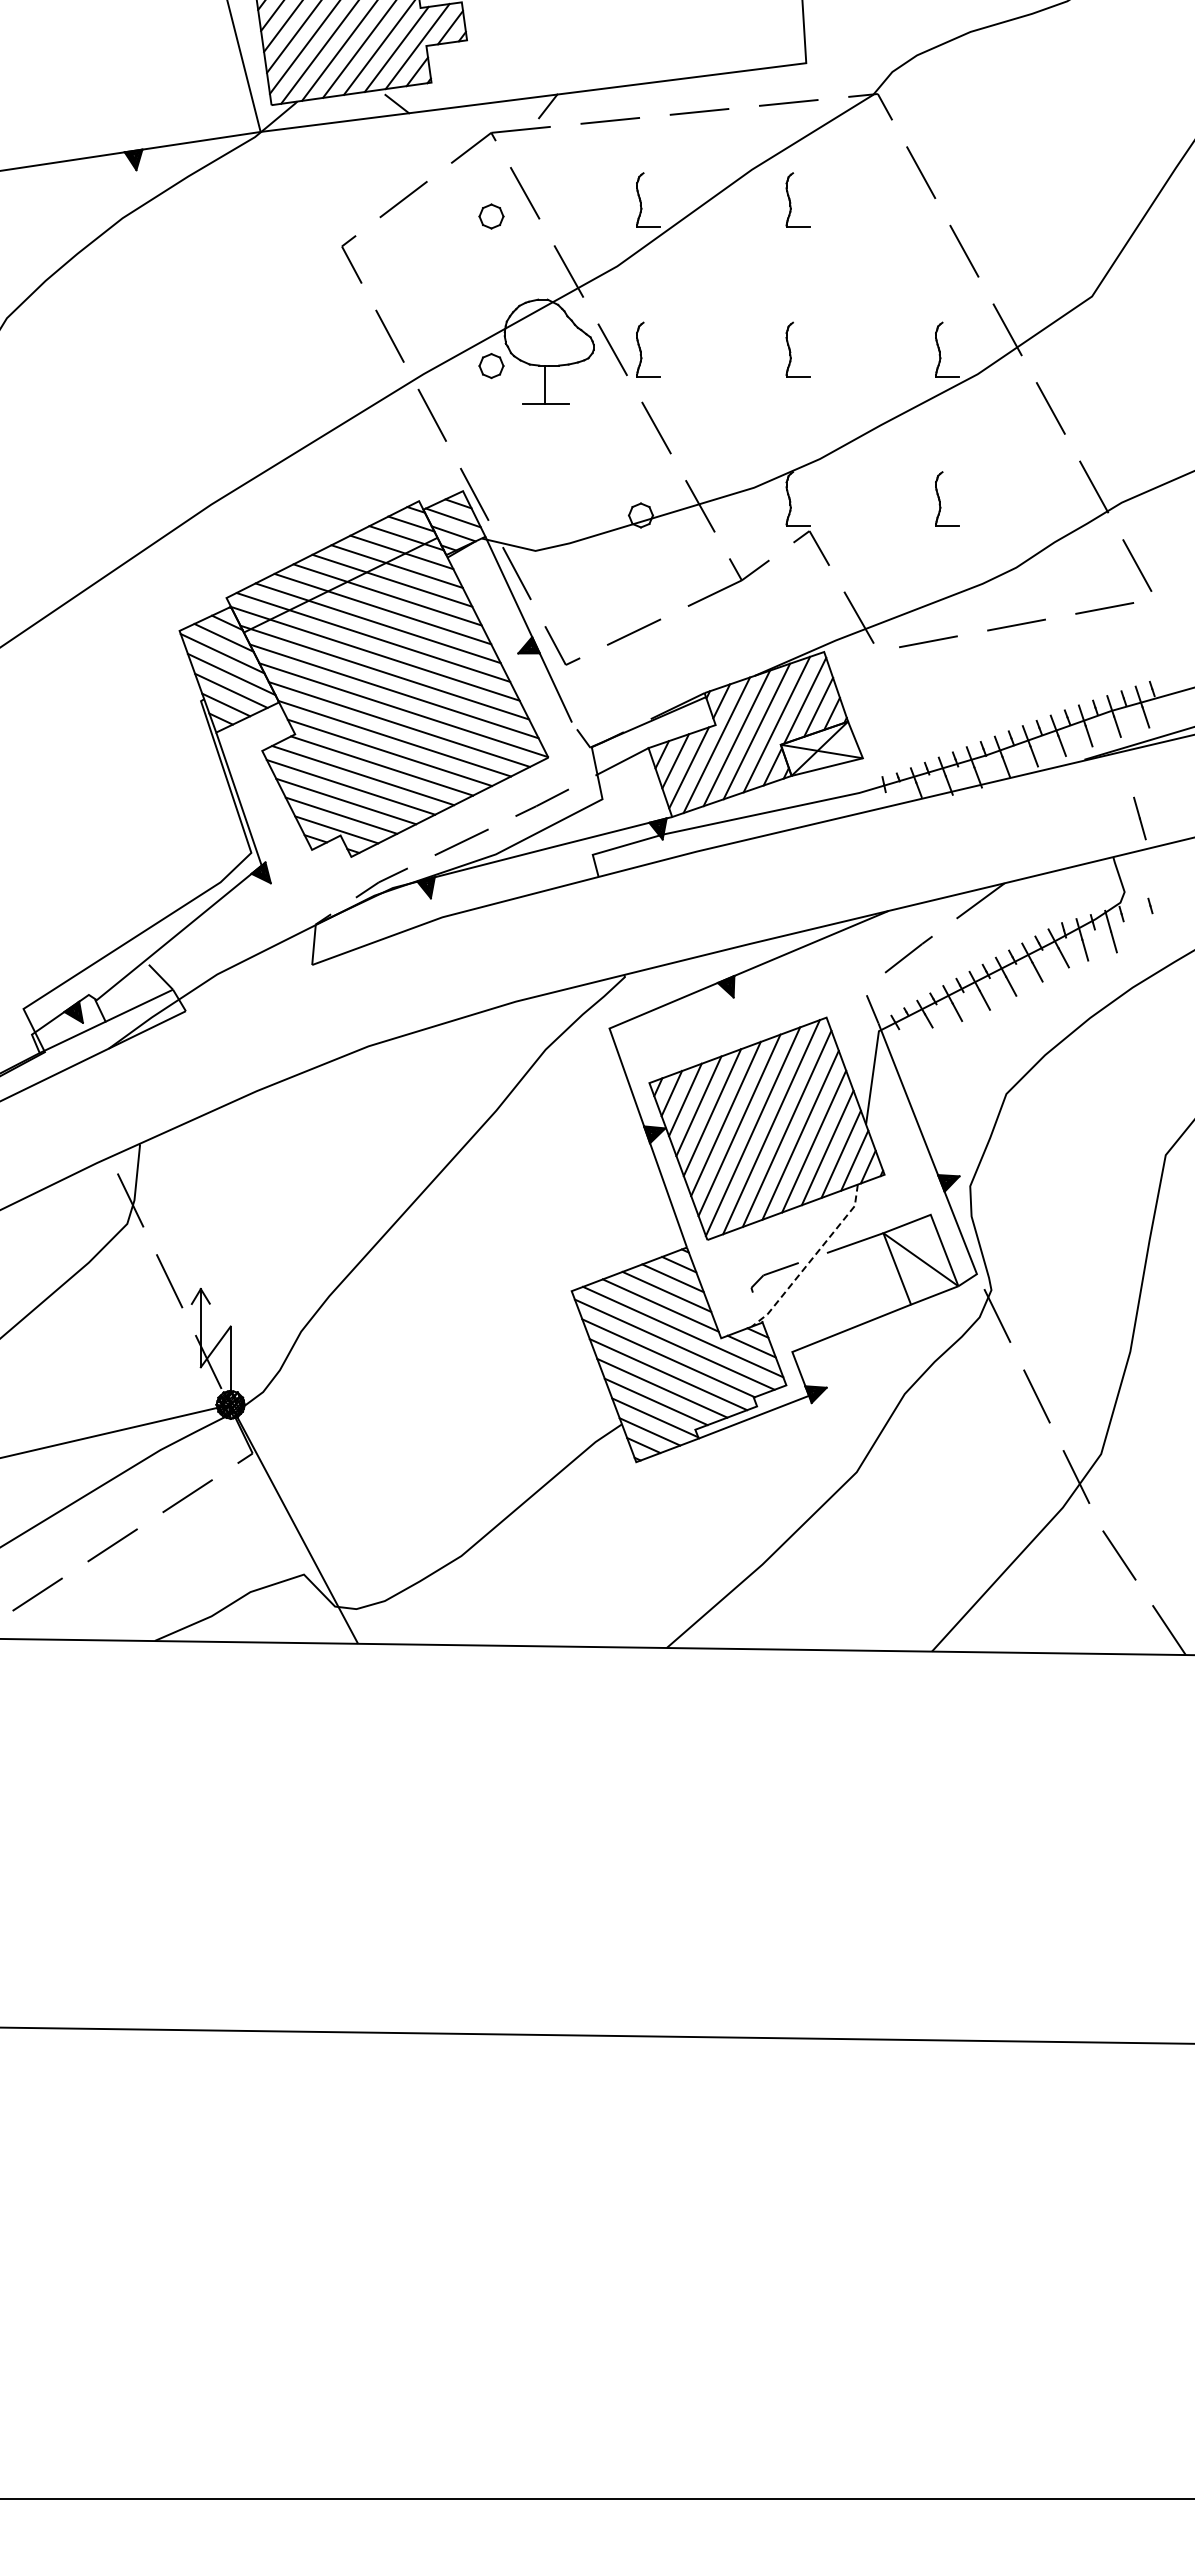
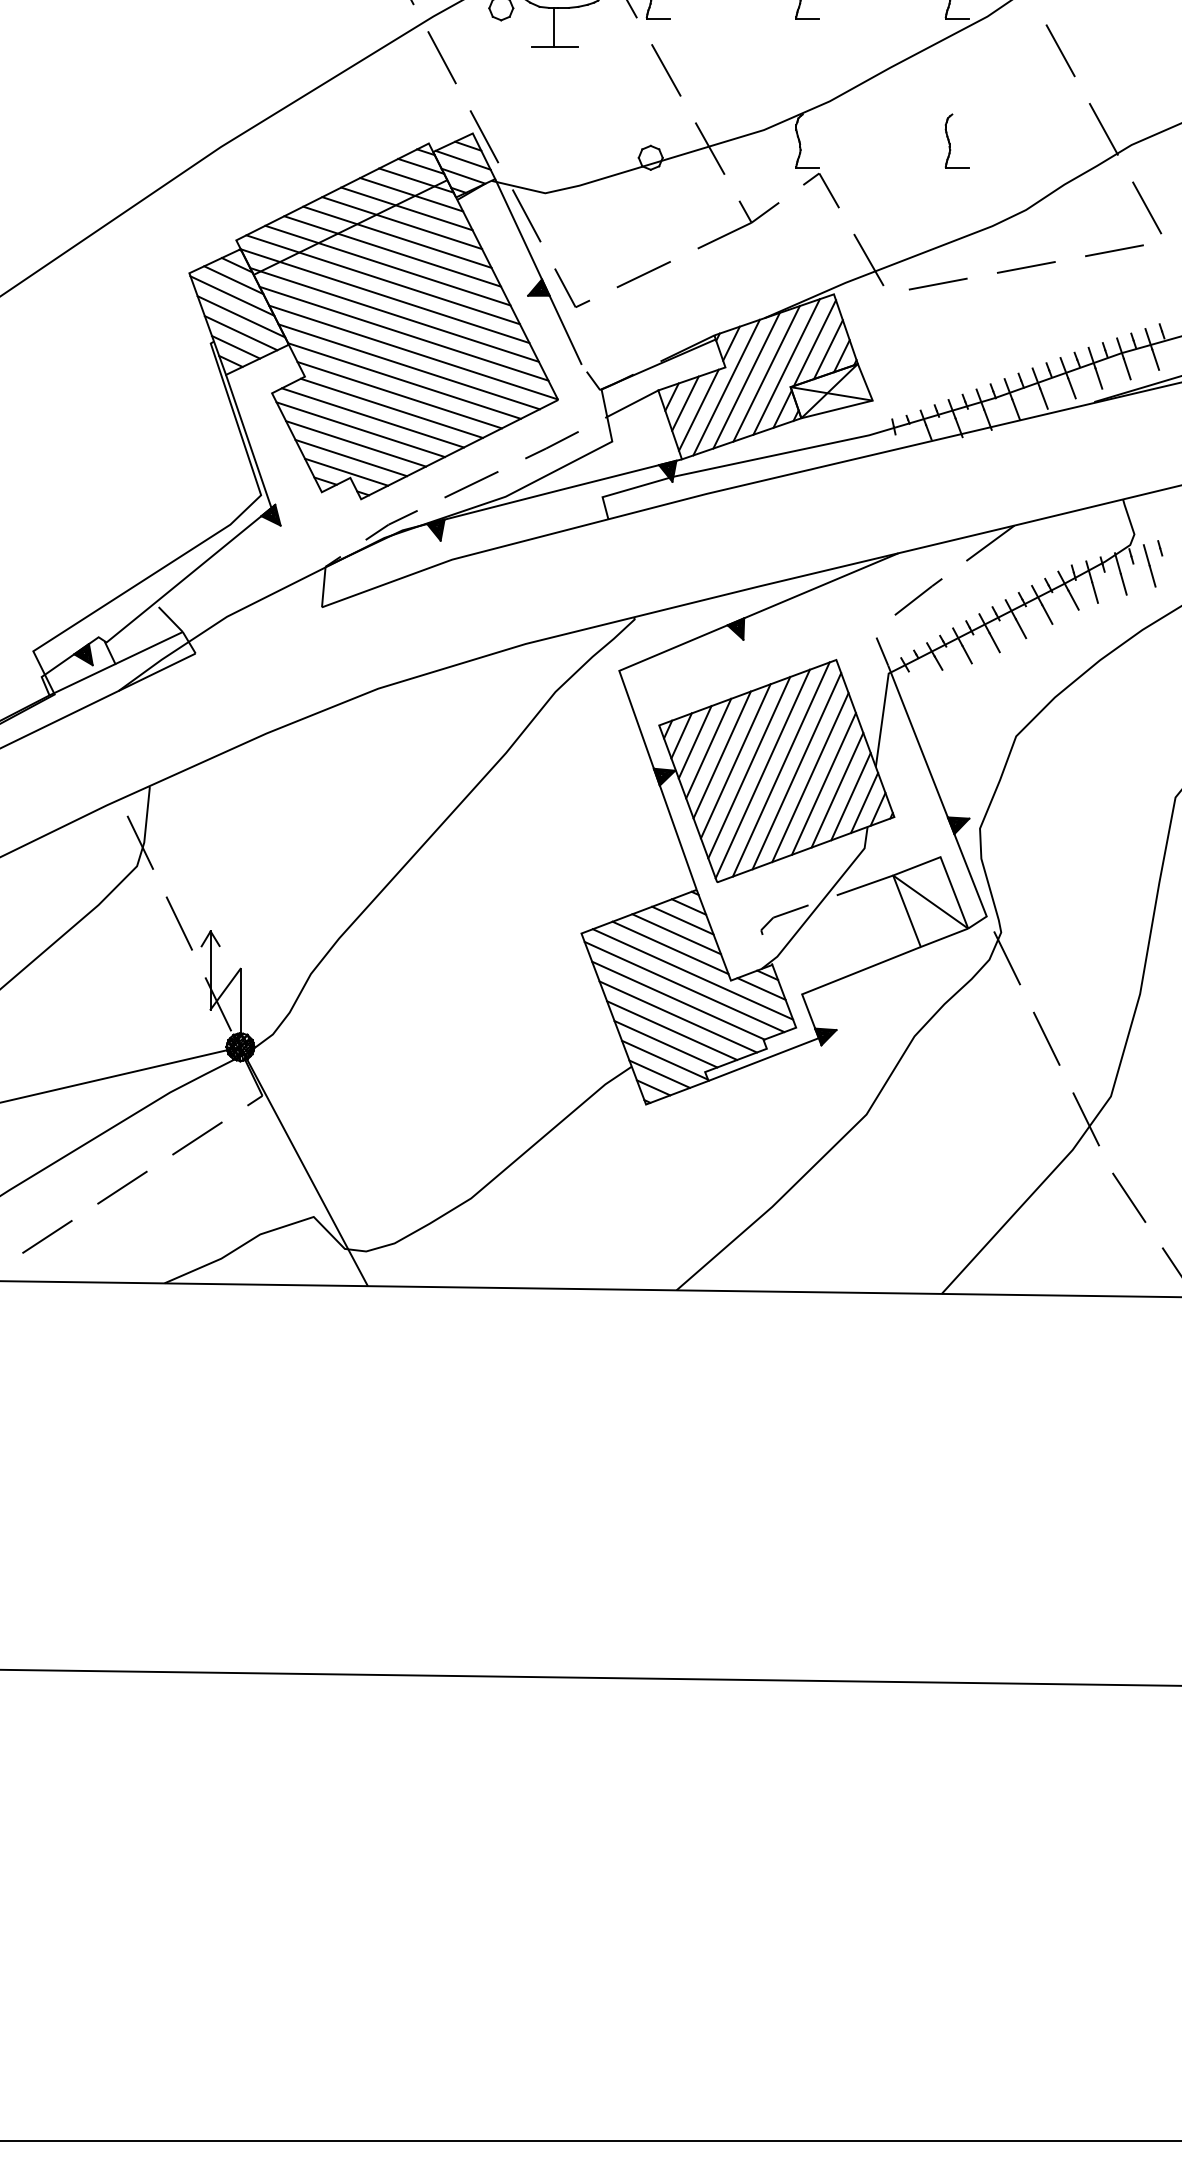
line: (1139, 818) -> (1149, 565), moved
line: (811, 1259) -> (821, 901), dashed -> solid

